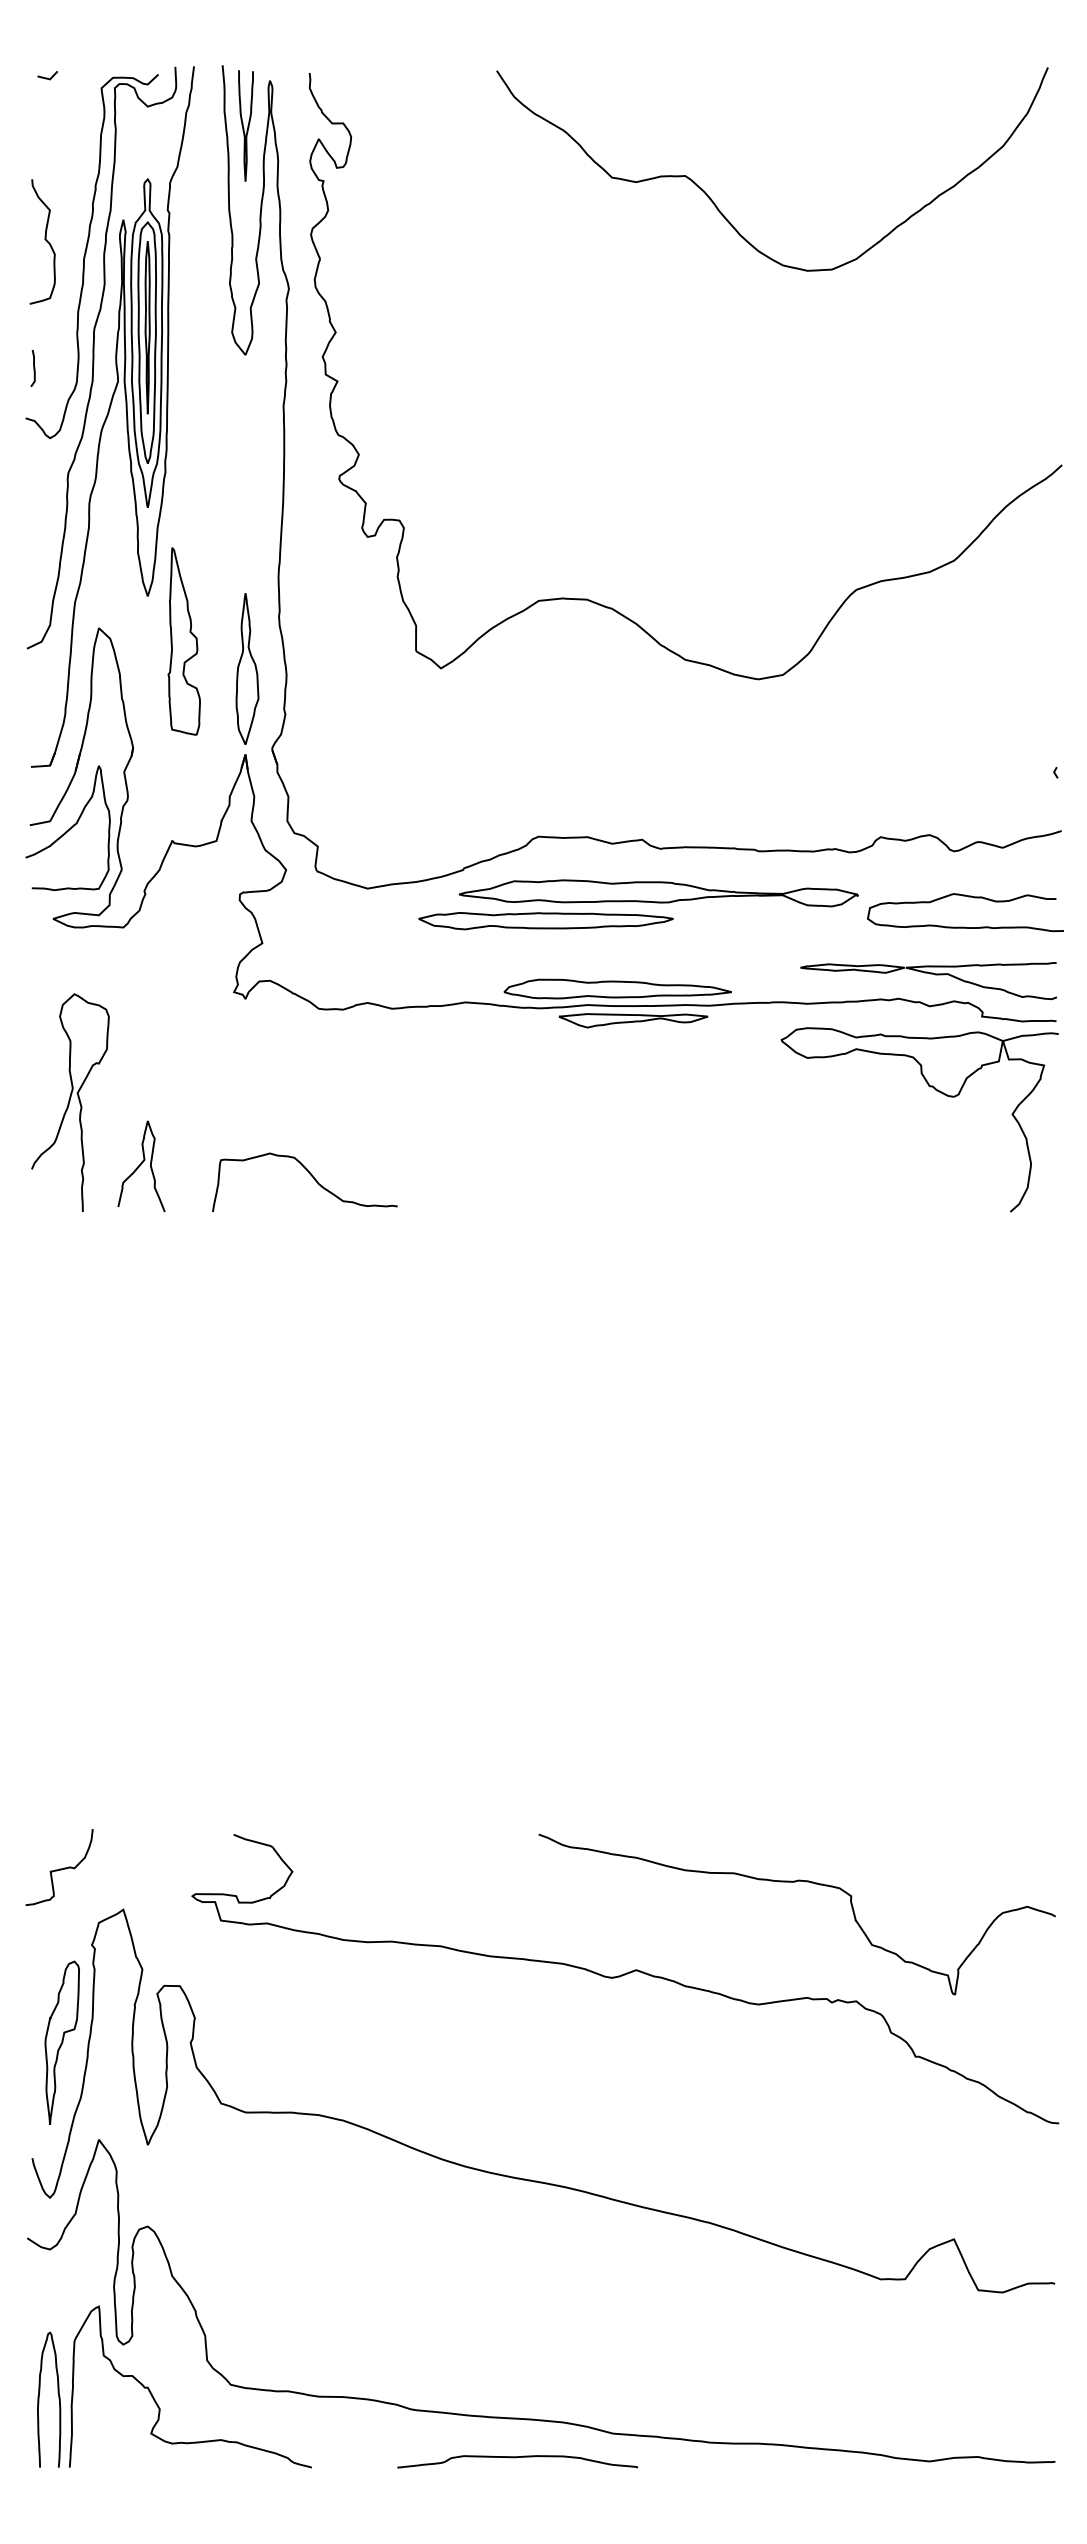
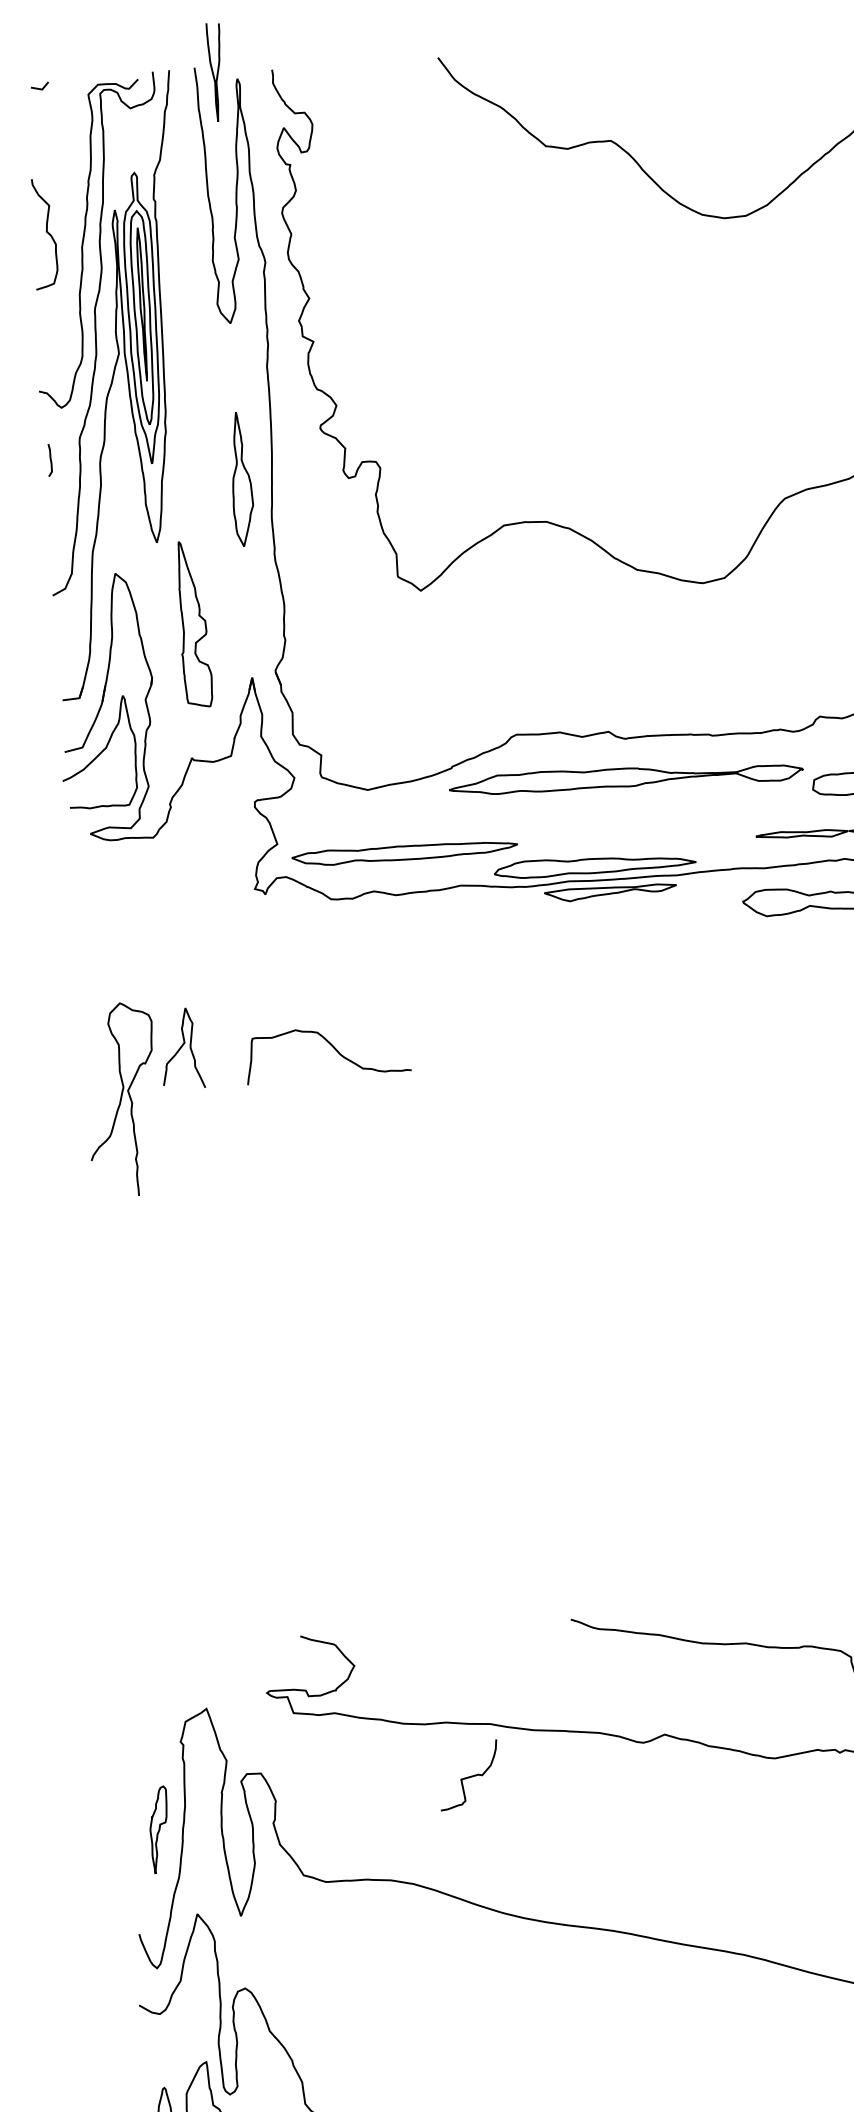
curve: (243, 125) -> (213, 72), moved
curve: (33, 368) -> (50, 460), moved
part: (183, 641) -> (193, 624), moved
part: (247, 668) -> (241, 478), moved
part: (545, 921) -> (404, 853), moved
curve: (70, 1101) -> (122, 1098), moved
curve: (59, 1868) -> (468, 1776), moved
part: (61, 2042) -> (158, 1829), size x0.6

